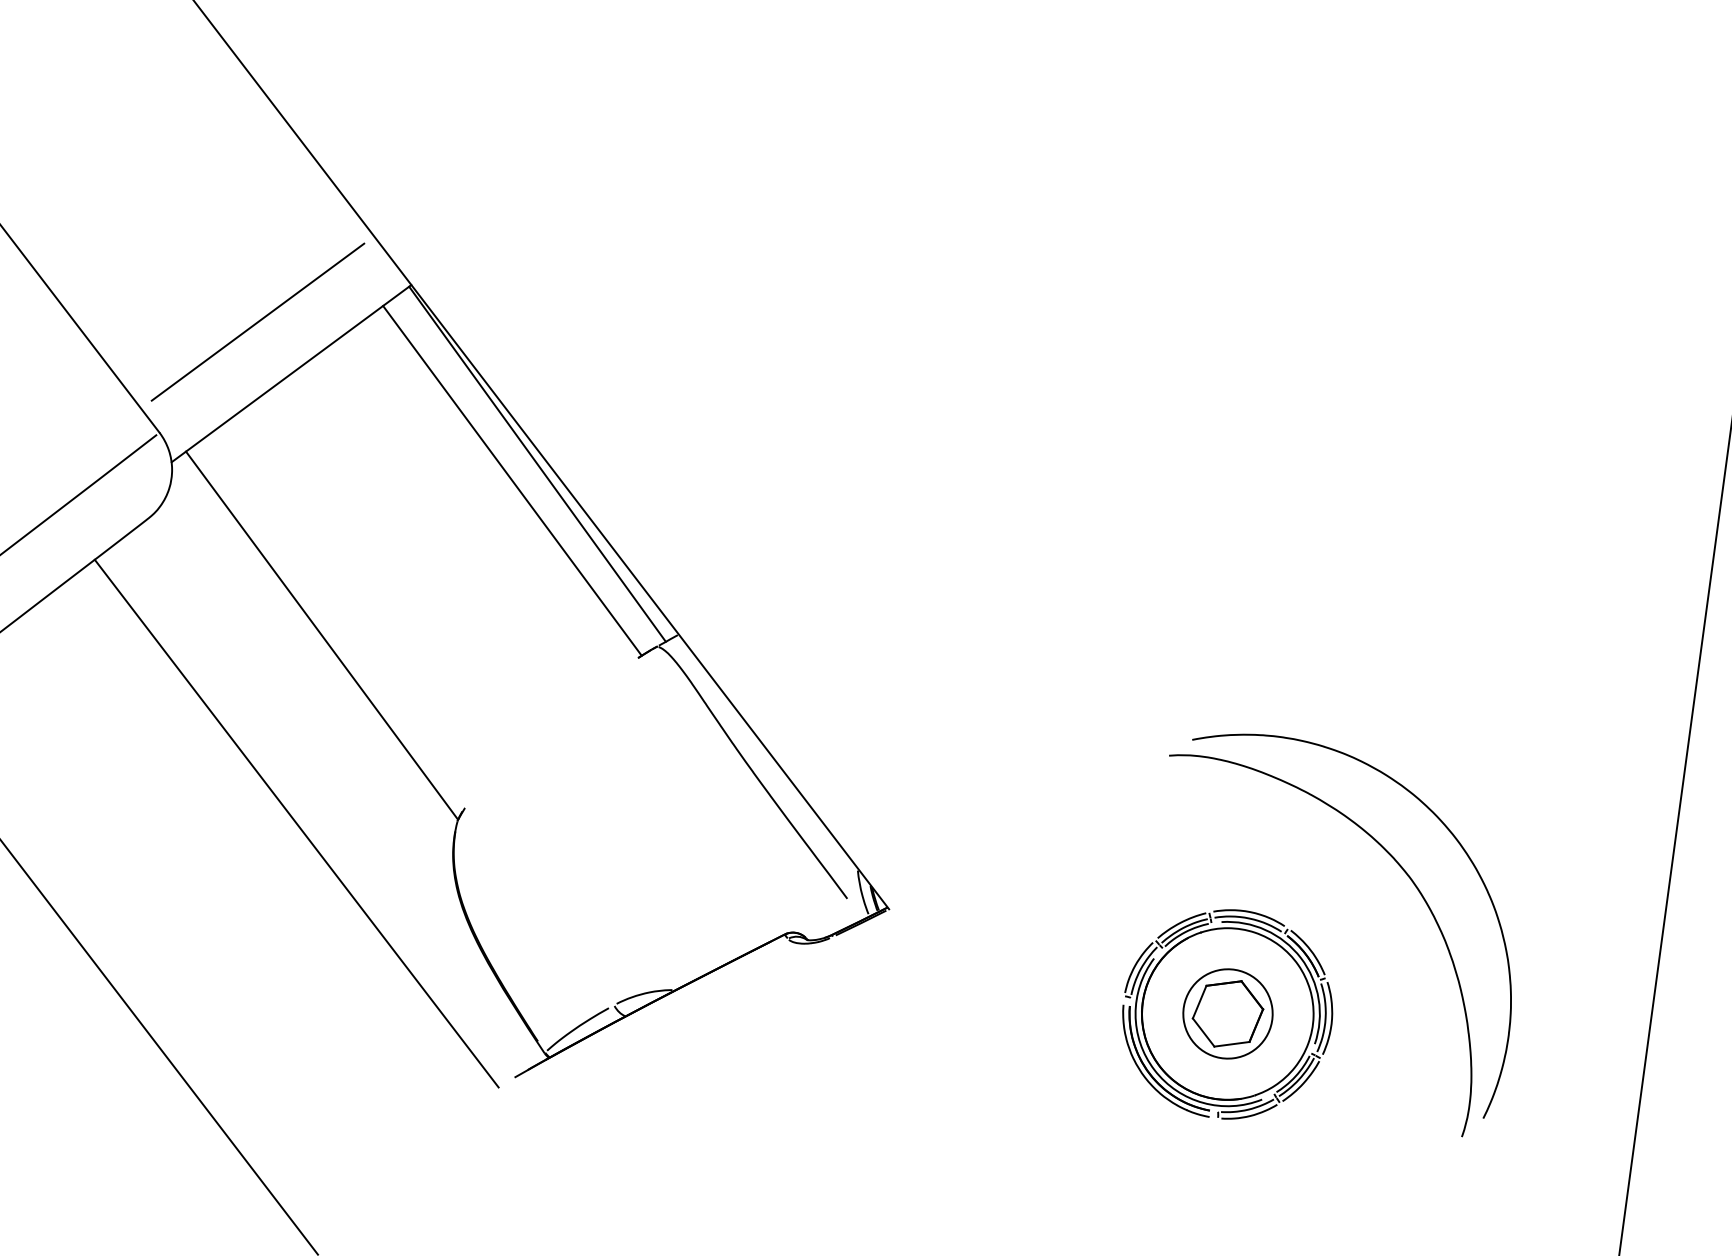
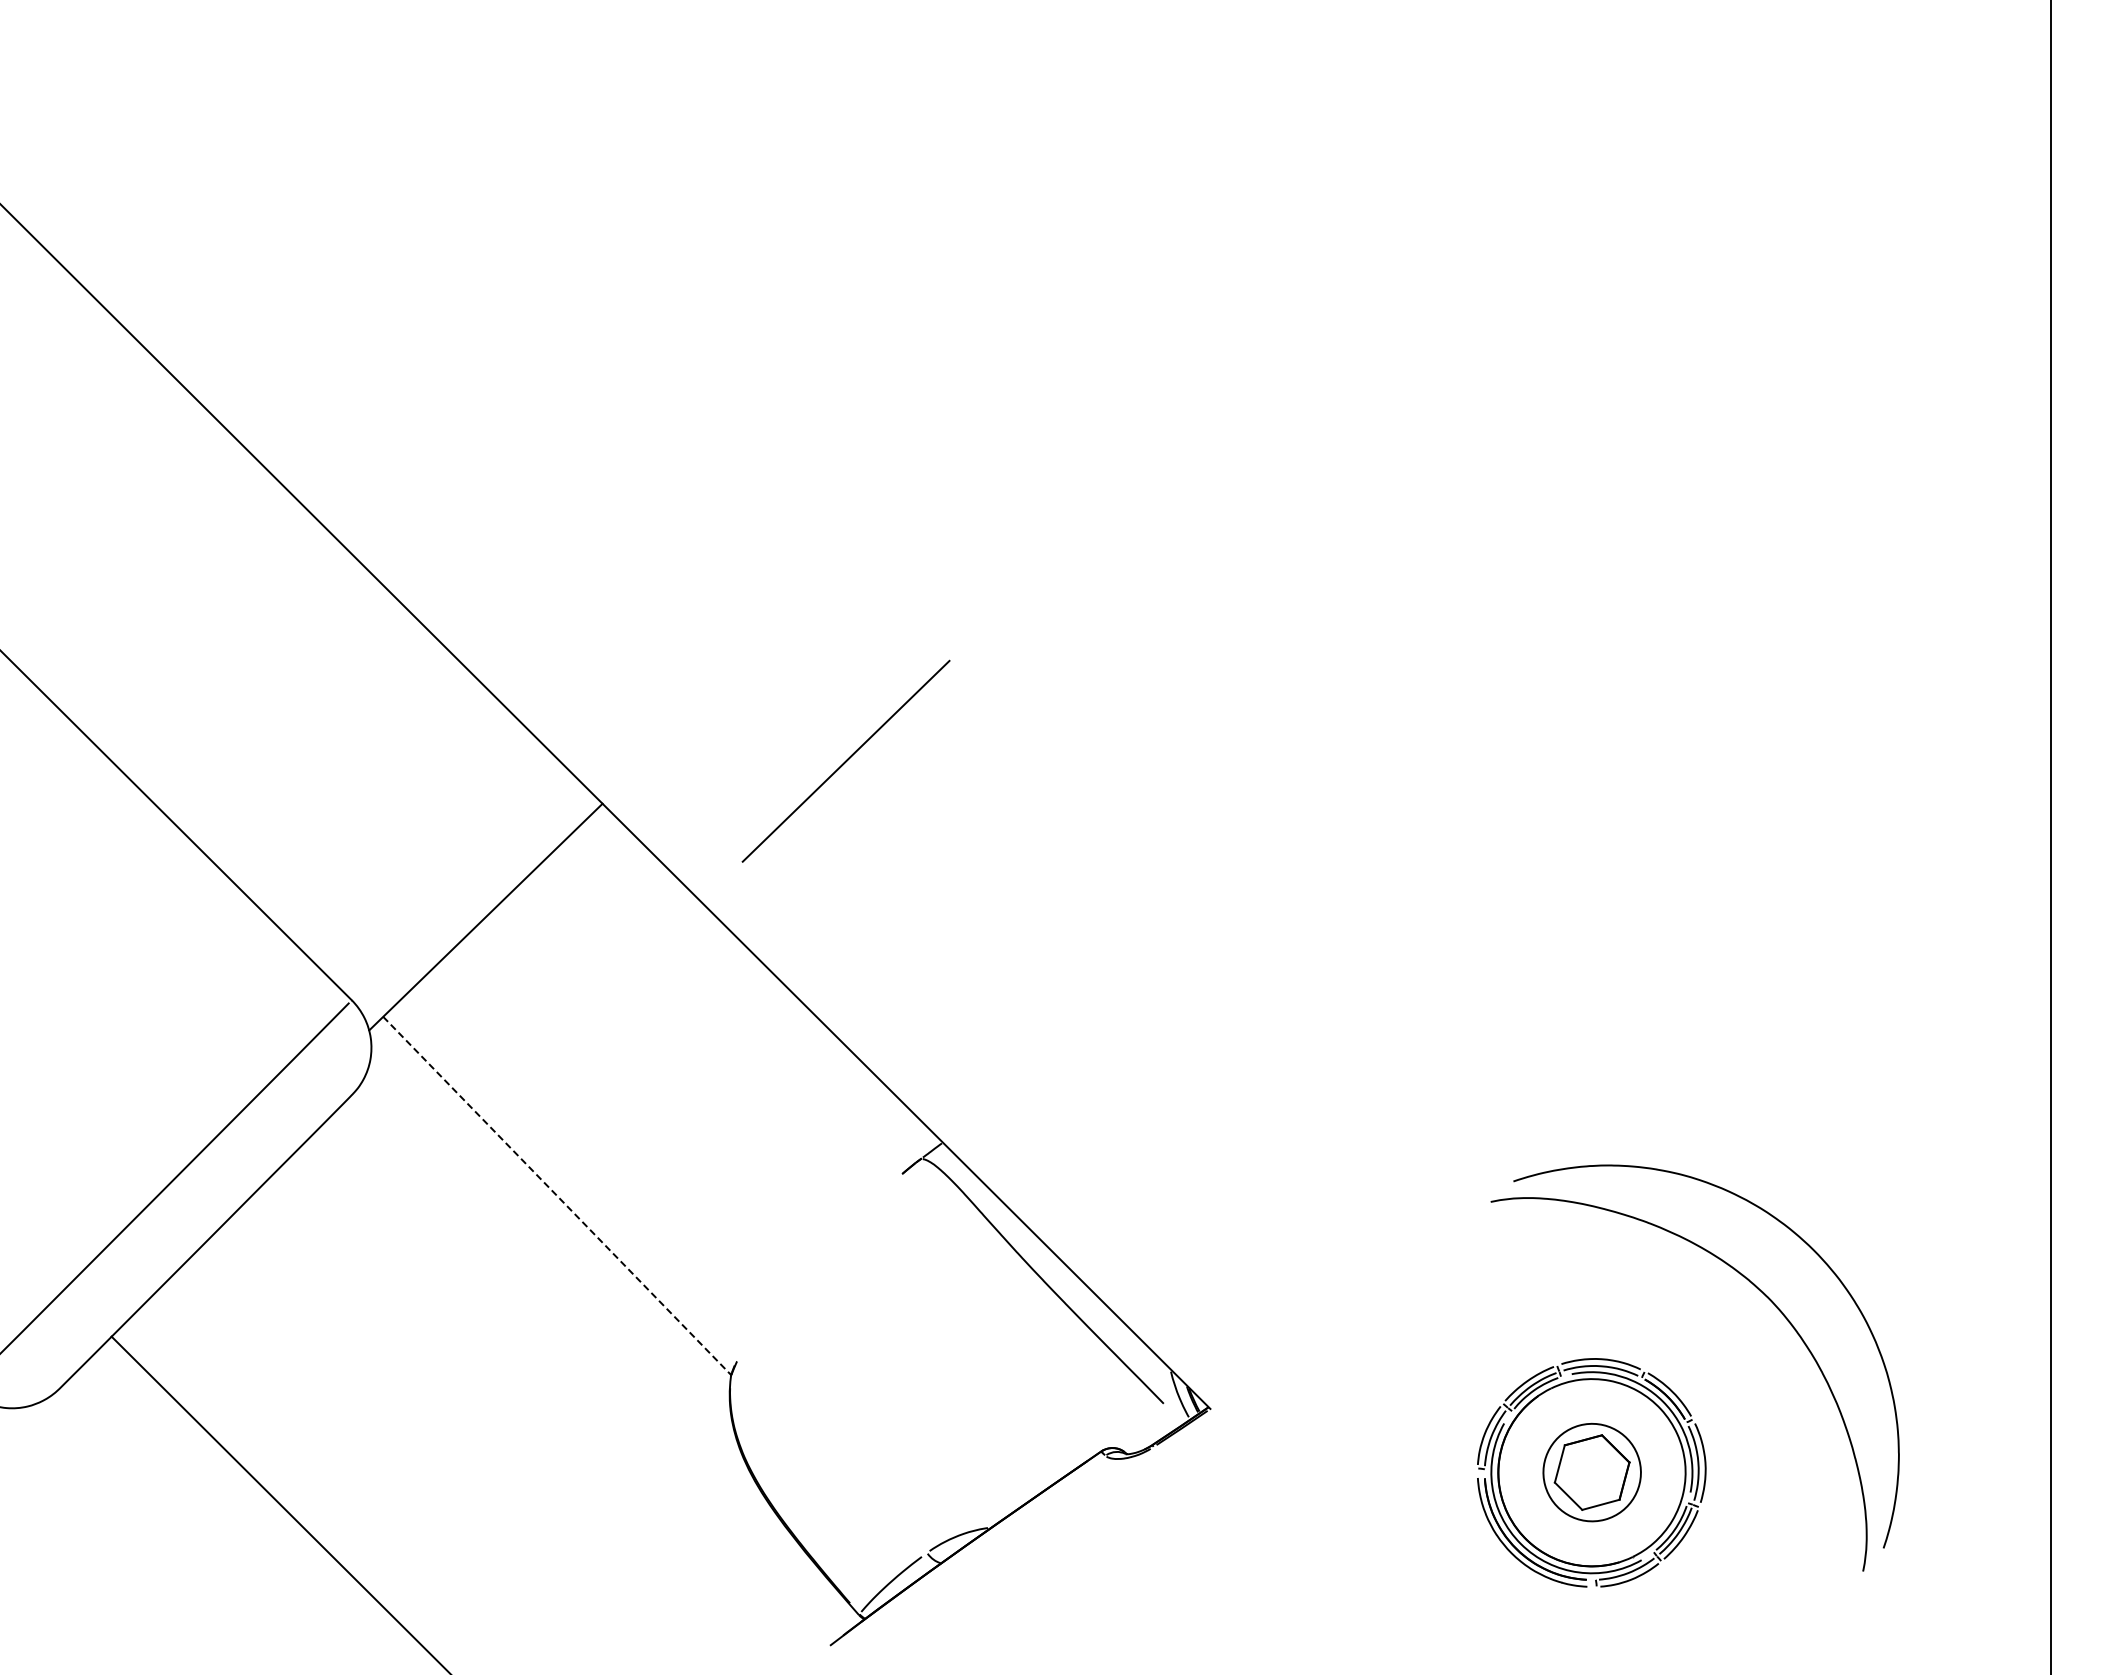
line: (257, 321) -> (845, 760), moved
line: (537, 463) -> (764, 978), removed
line: (512, 480) -> (740, 1000), removed
line: (322, 635) -> (557, 1195), solid -> dashed
line: (296, 823) -> (557, 1402), removed

